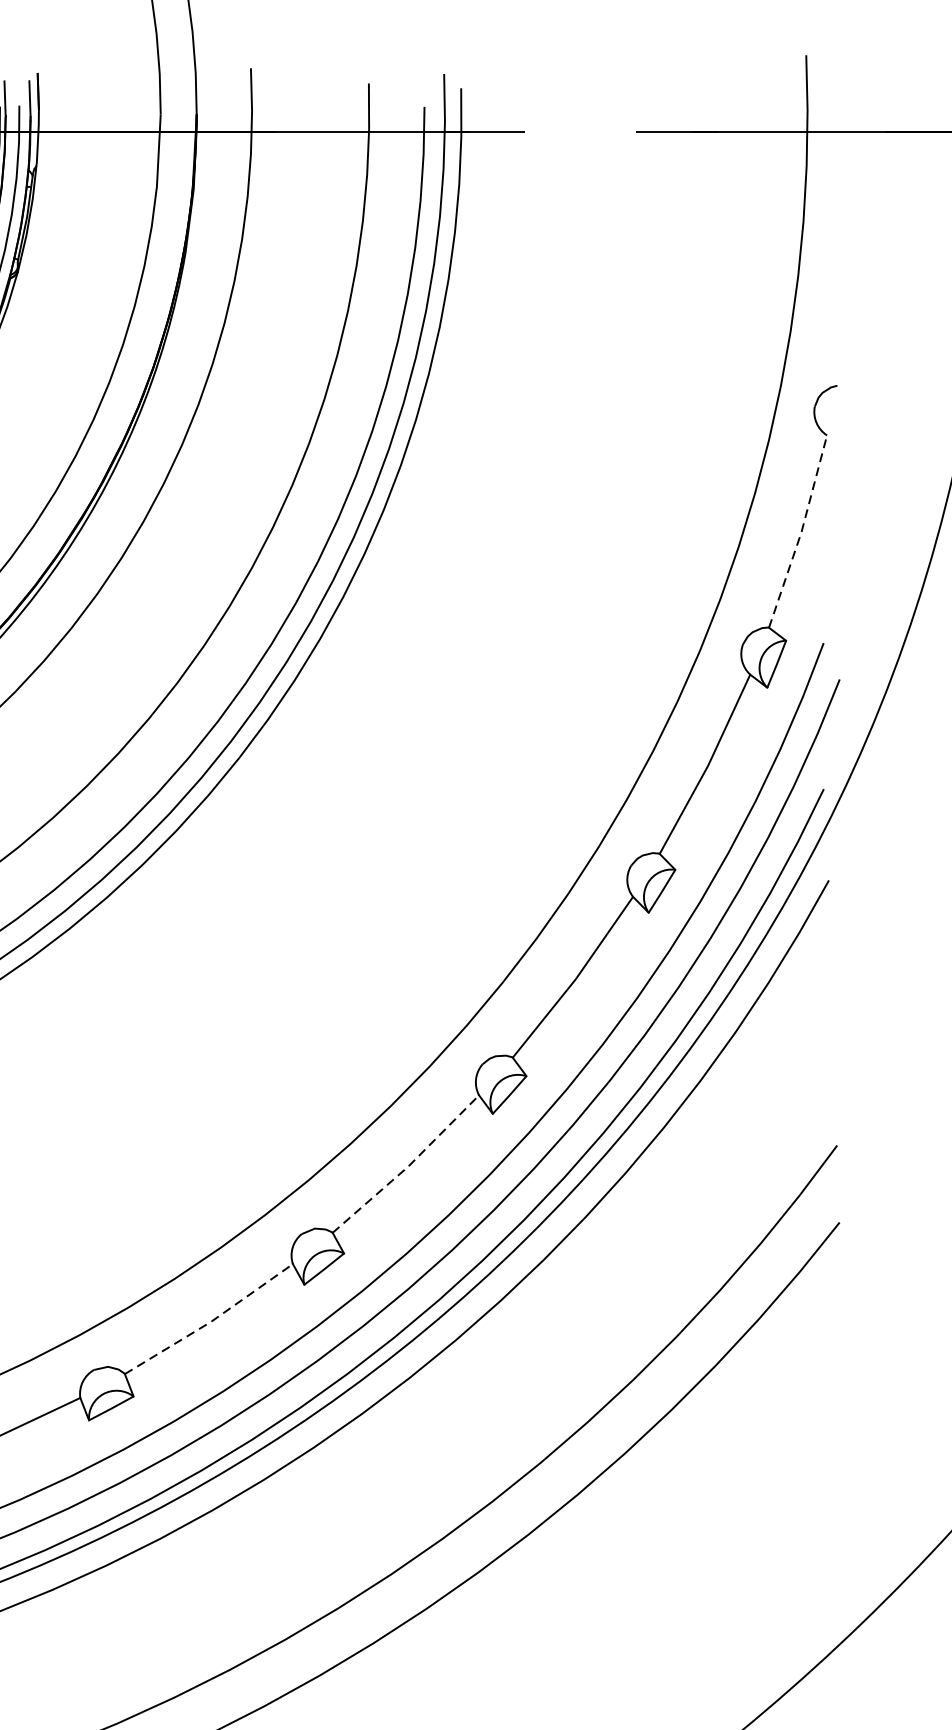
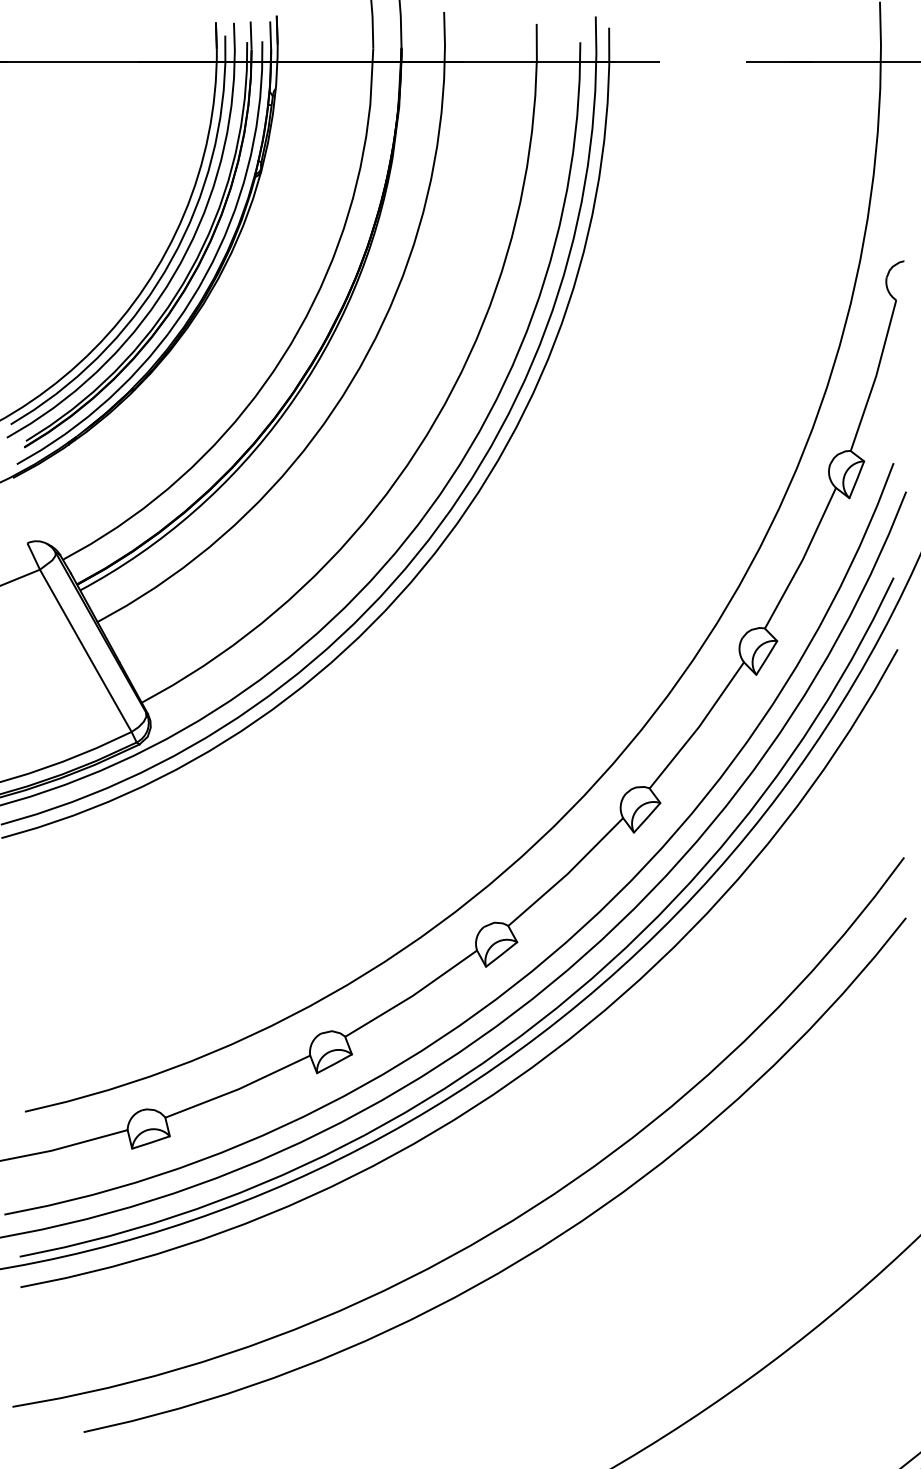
line: (801, 532) -> (876, 376), dashed -> solid
line: (408, 1167) -> (567, 874), dashed -> solid
line: (210, 1322) -> (412, 996), dashed -> solid

